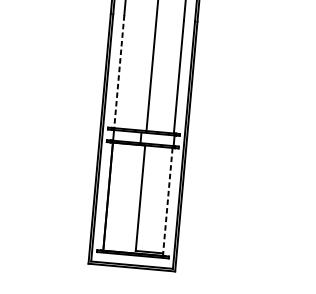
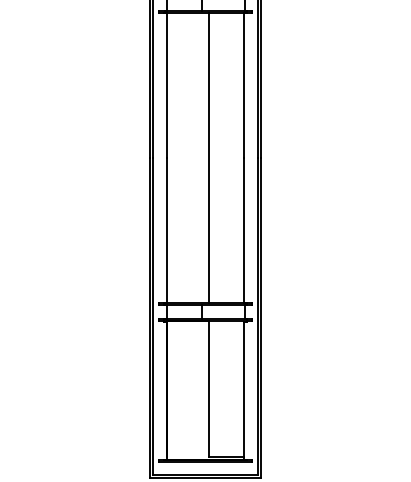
line: (119, 71) -> (167, 230), dashed -> solid
line: (167, 202) -> (243, 391), dashed -> solid

